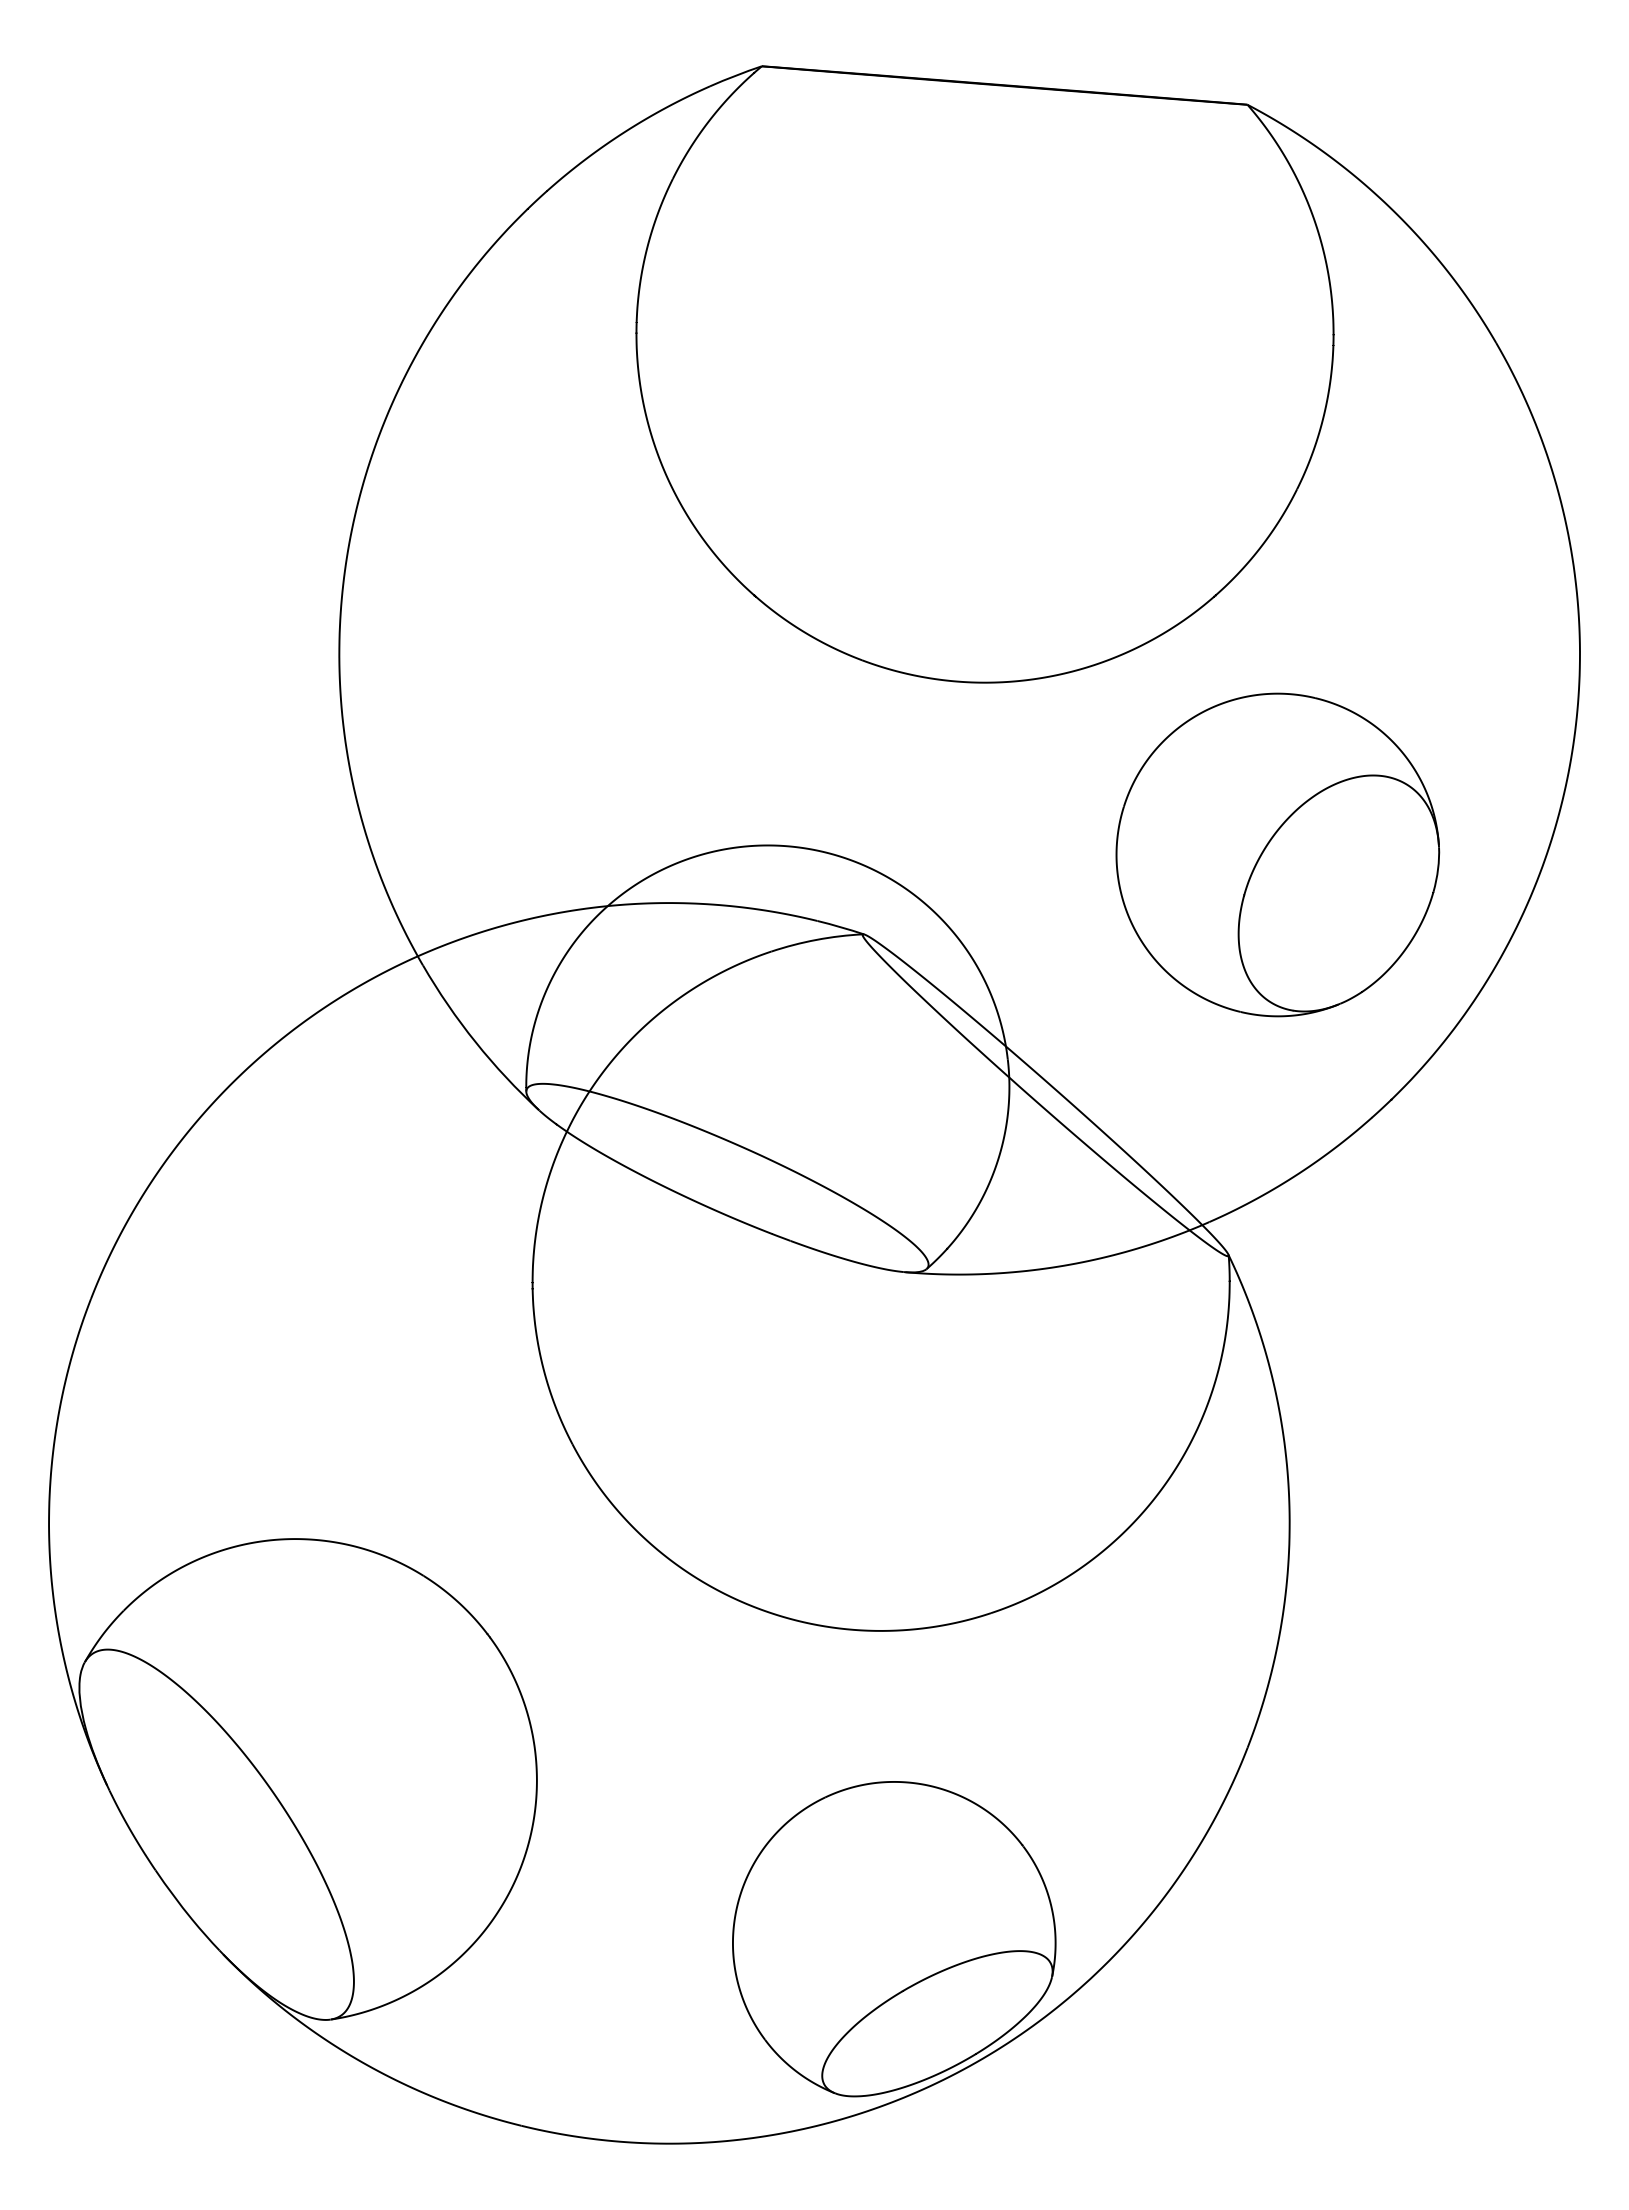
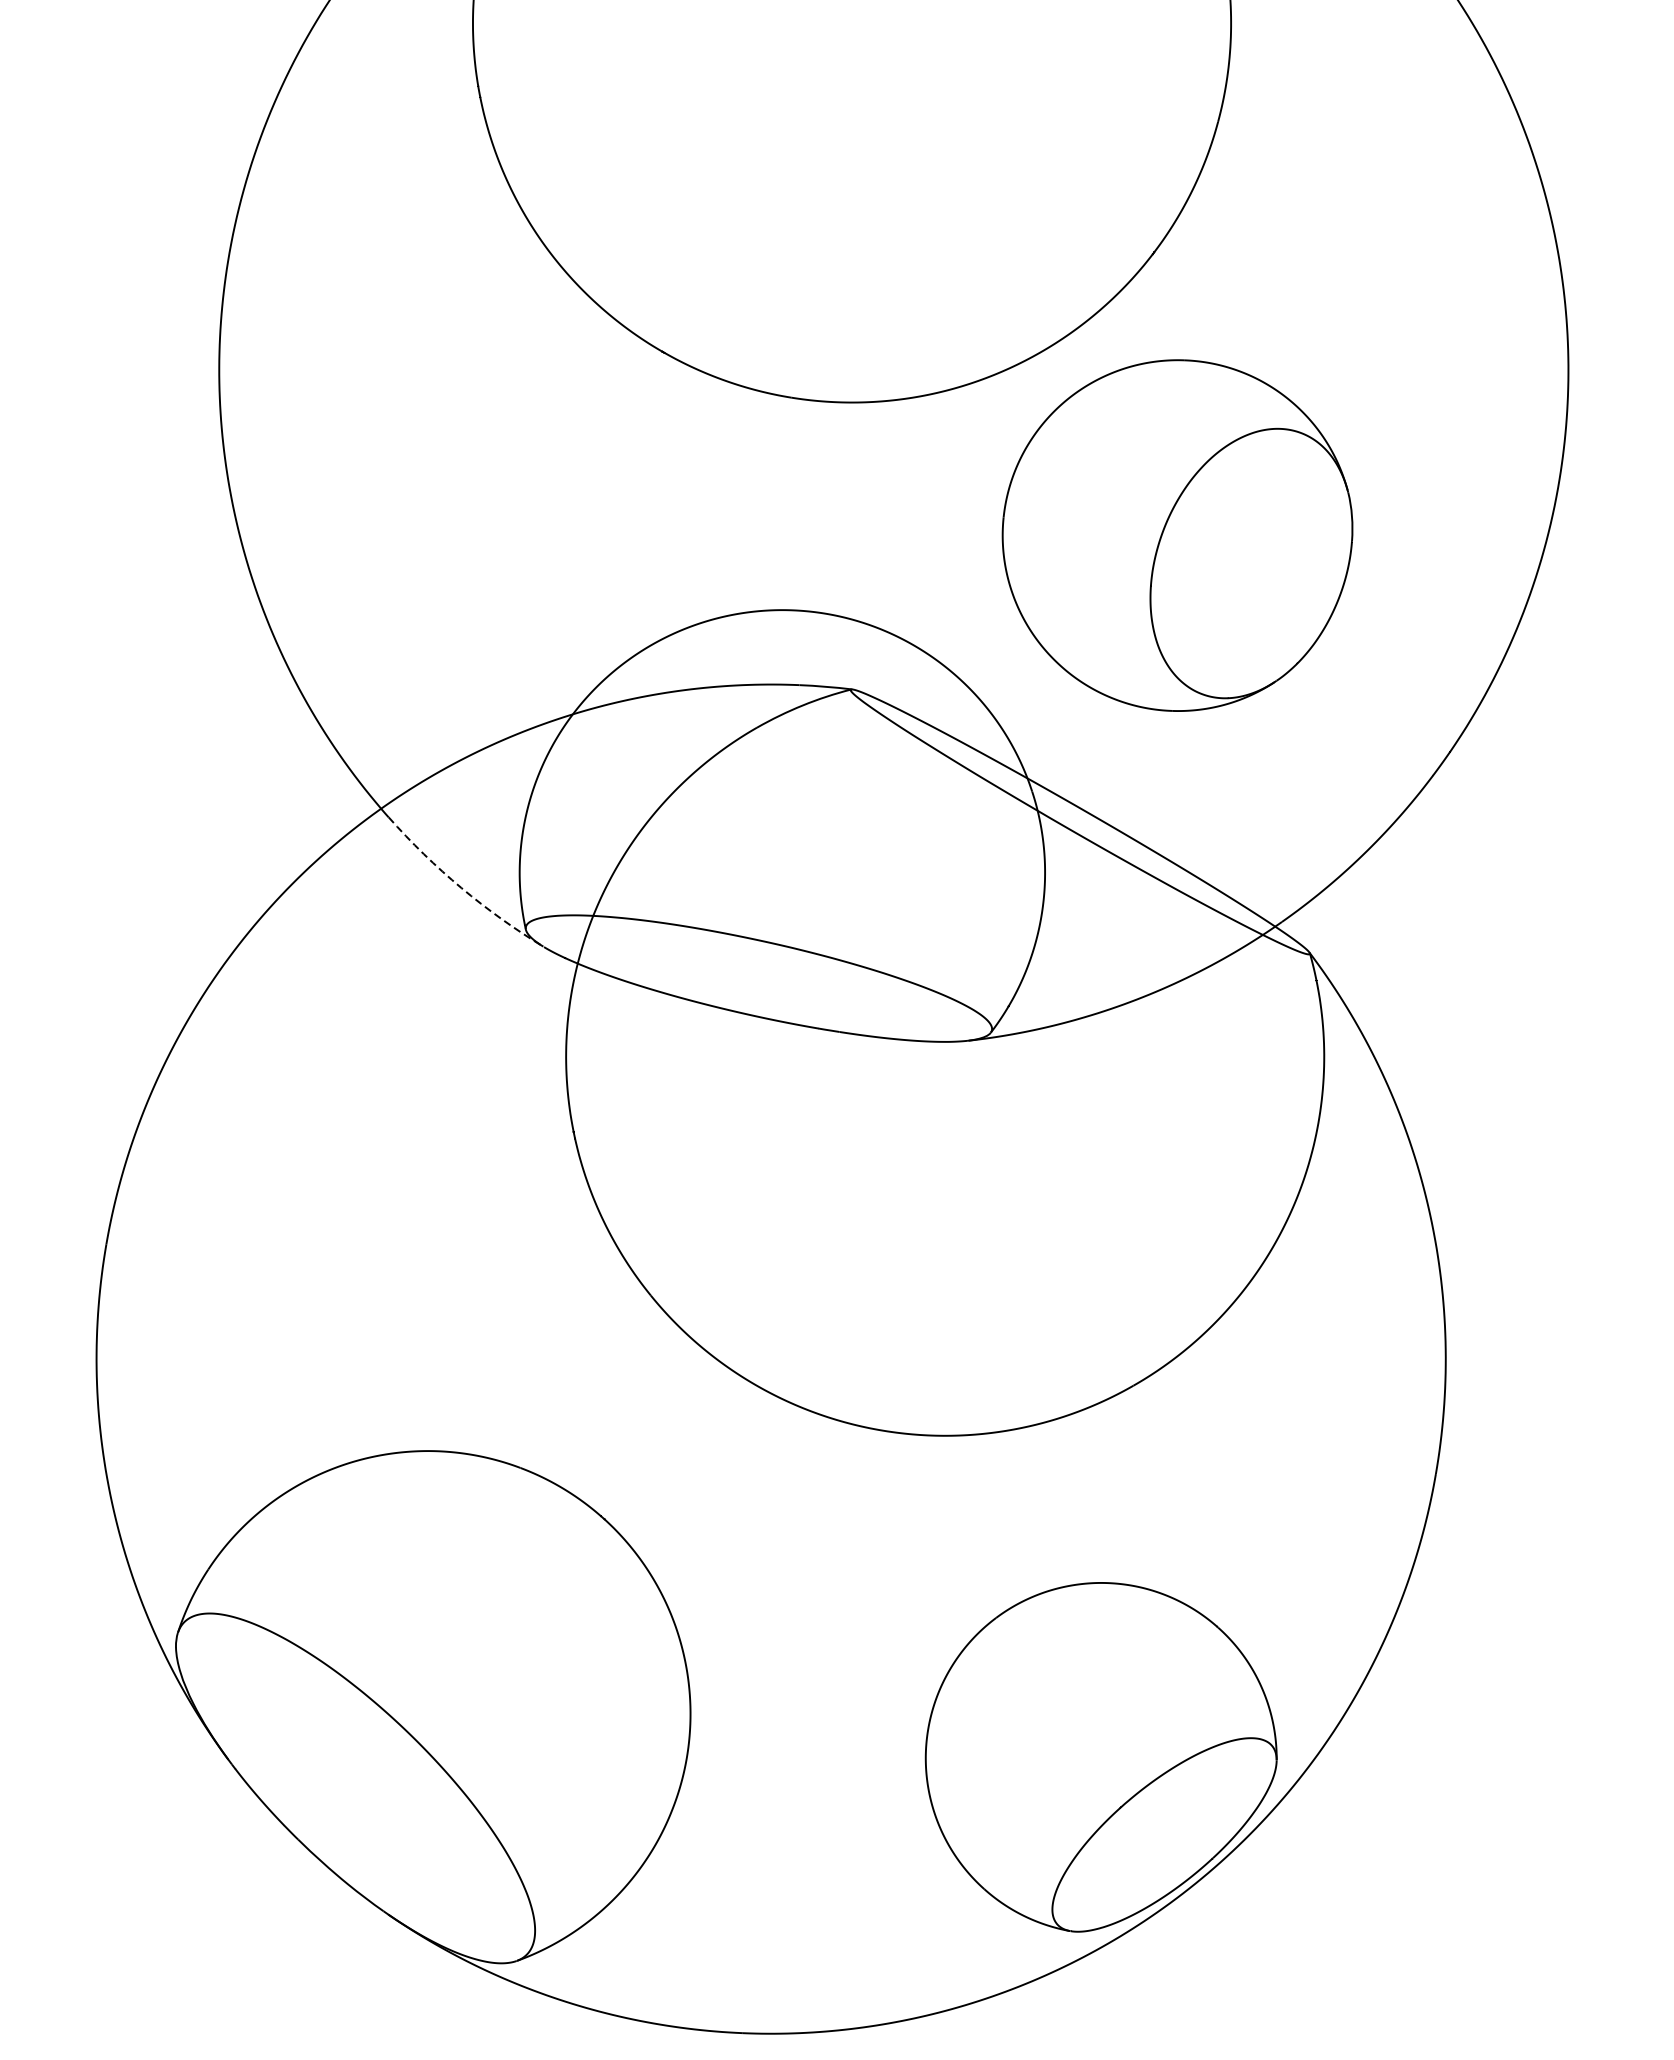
part: (1277, 854) -> (1177, 535), moved
arc: (475, 1042) -> (461, 888), solid -> dashed

